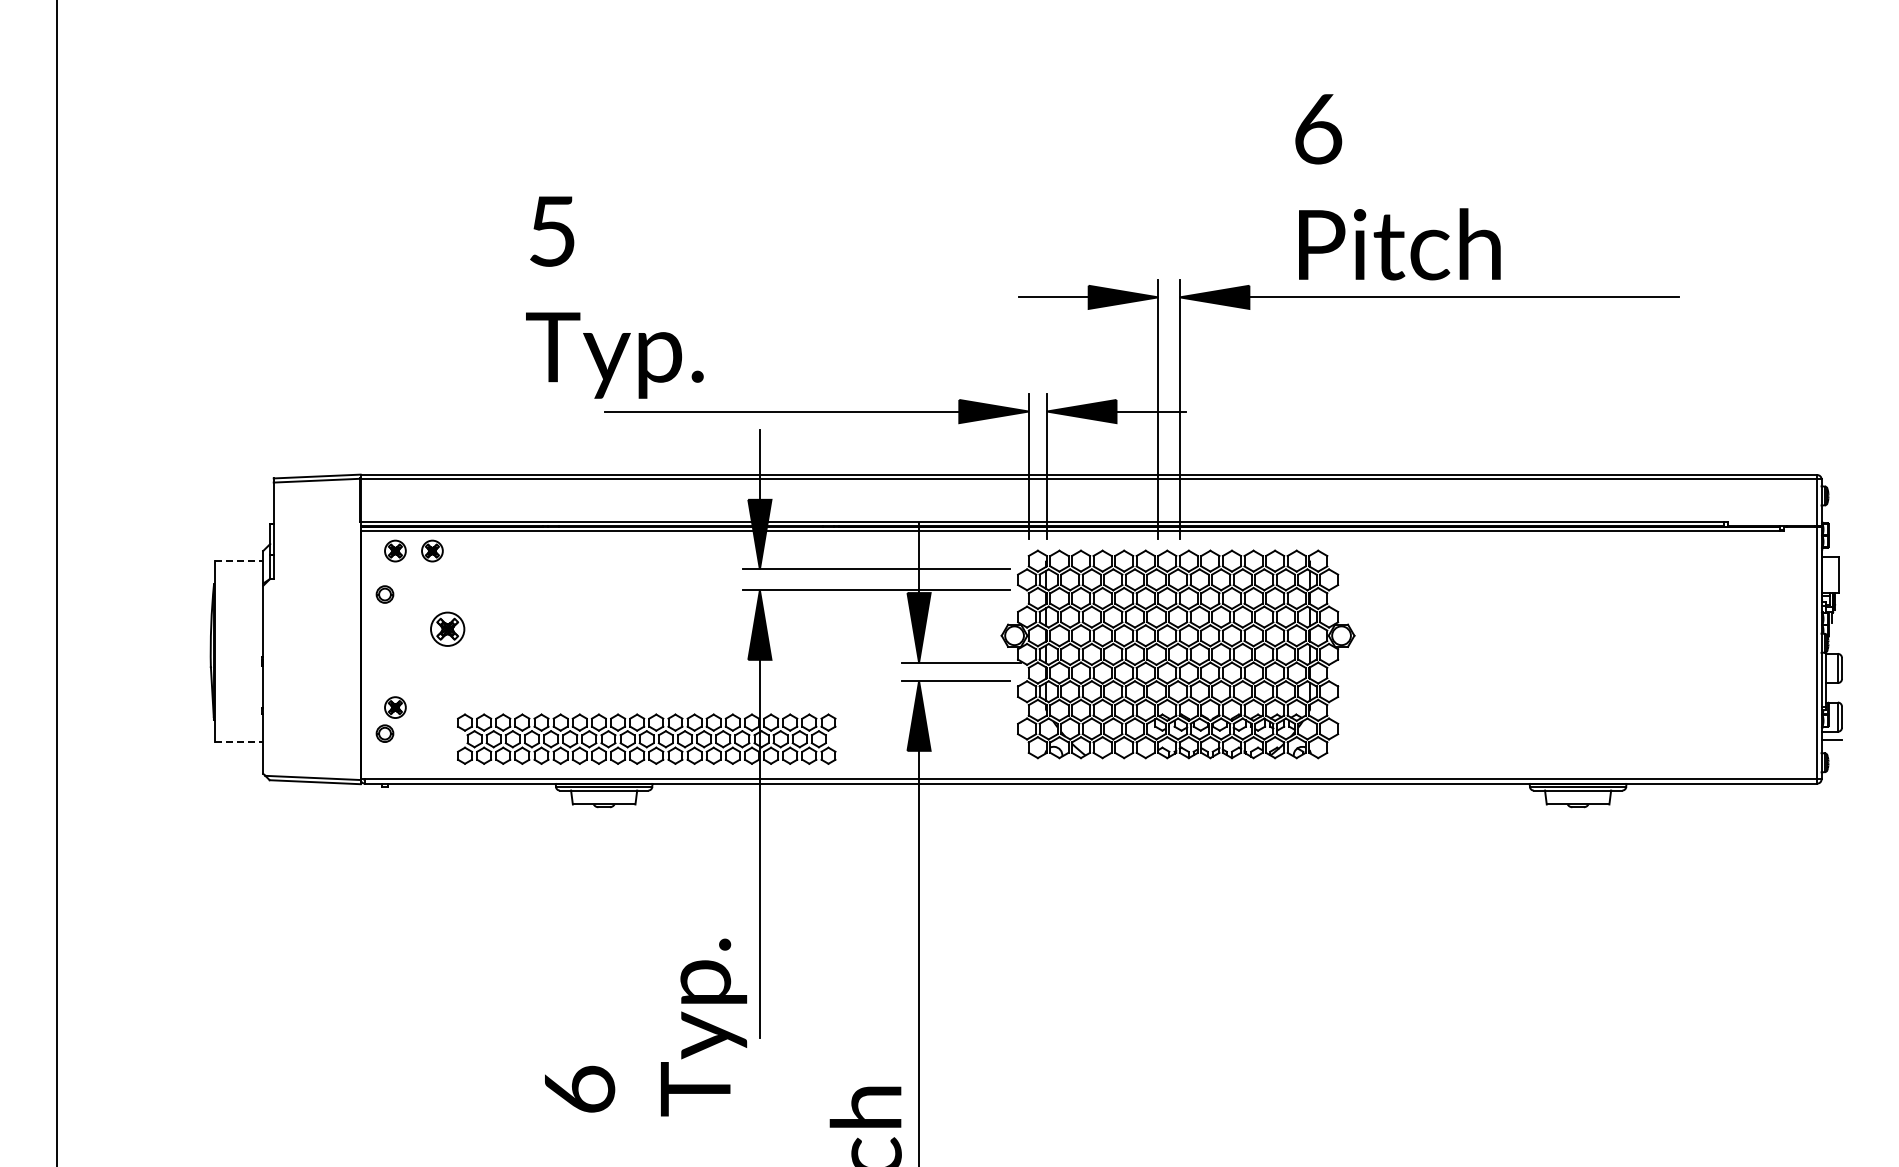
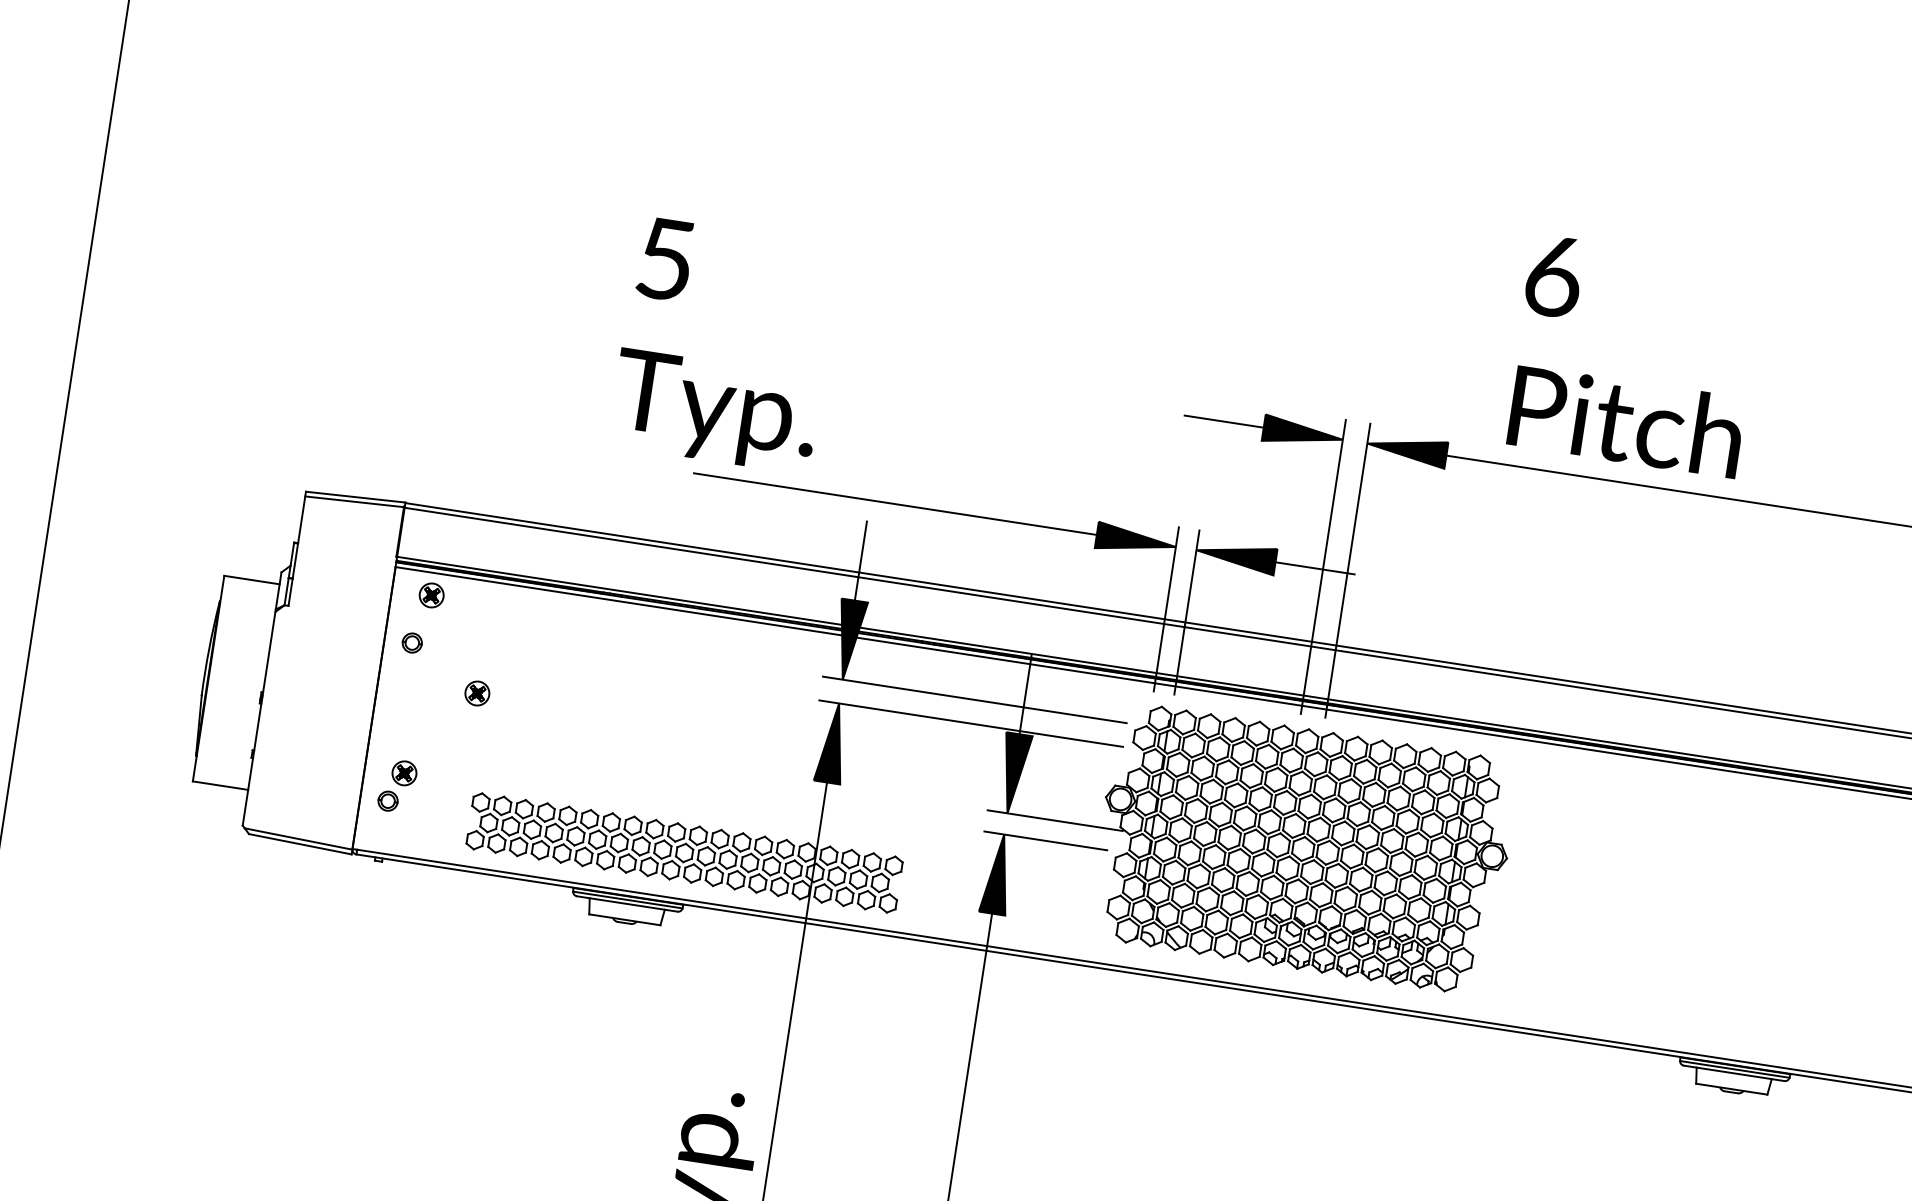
part: (432, 550) -> (473, 601), removed
line: (239, 561) -> (252, 580), dashed -> solid
part: (447, 629) -> (477, 693), size x0.62
line: (239, 742) -> (221, 785), dashed -> solid

